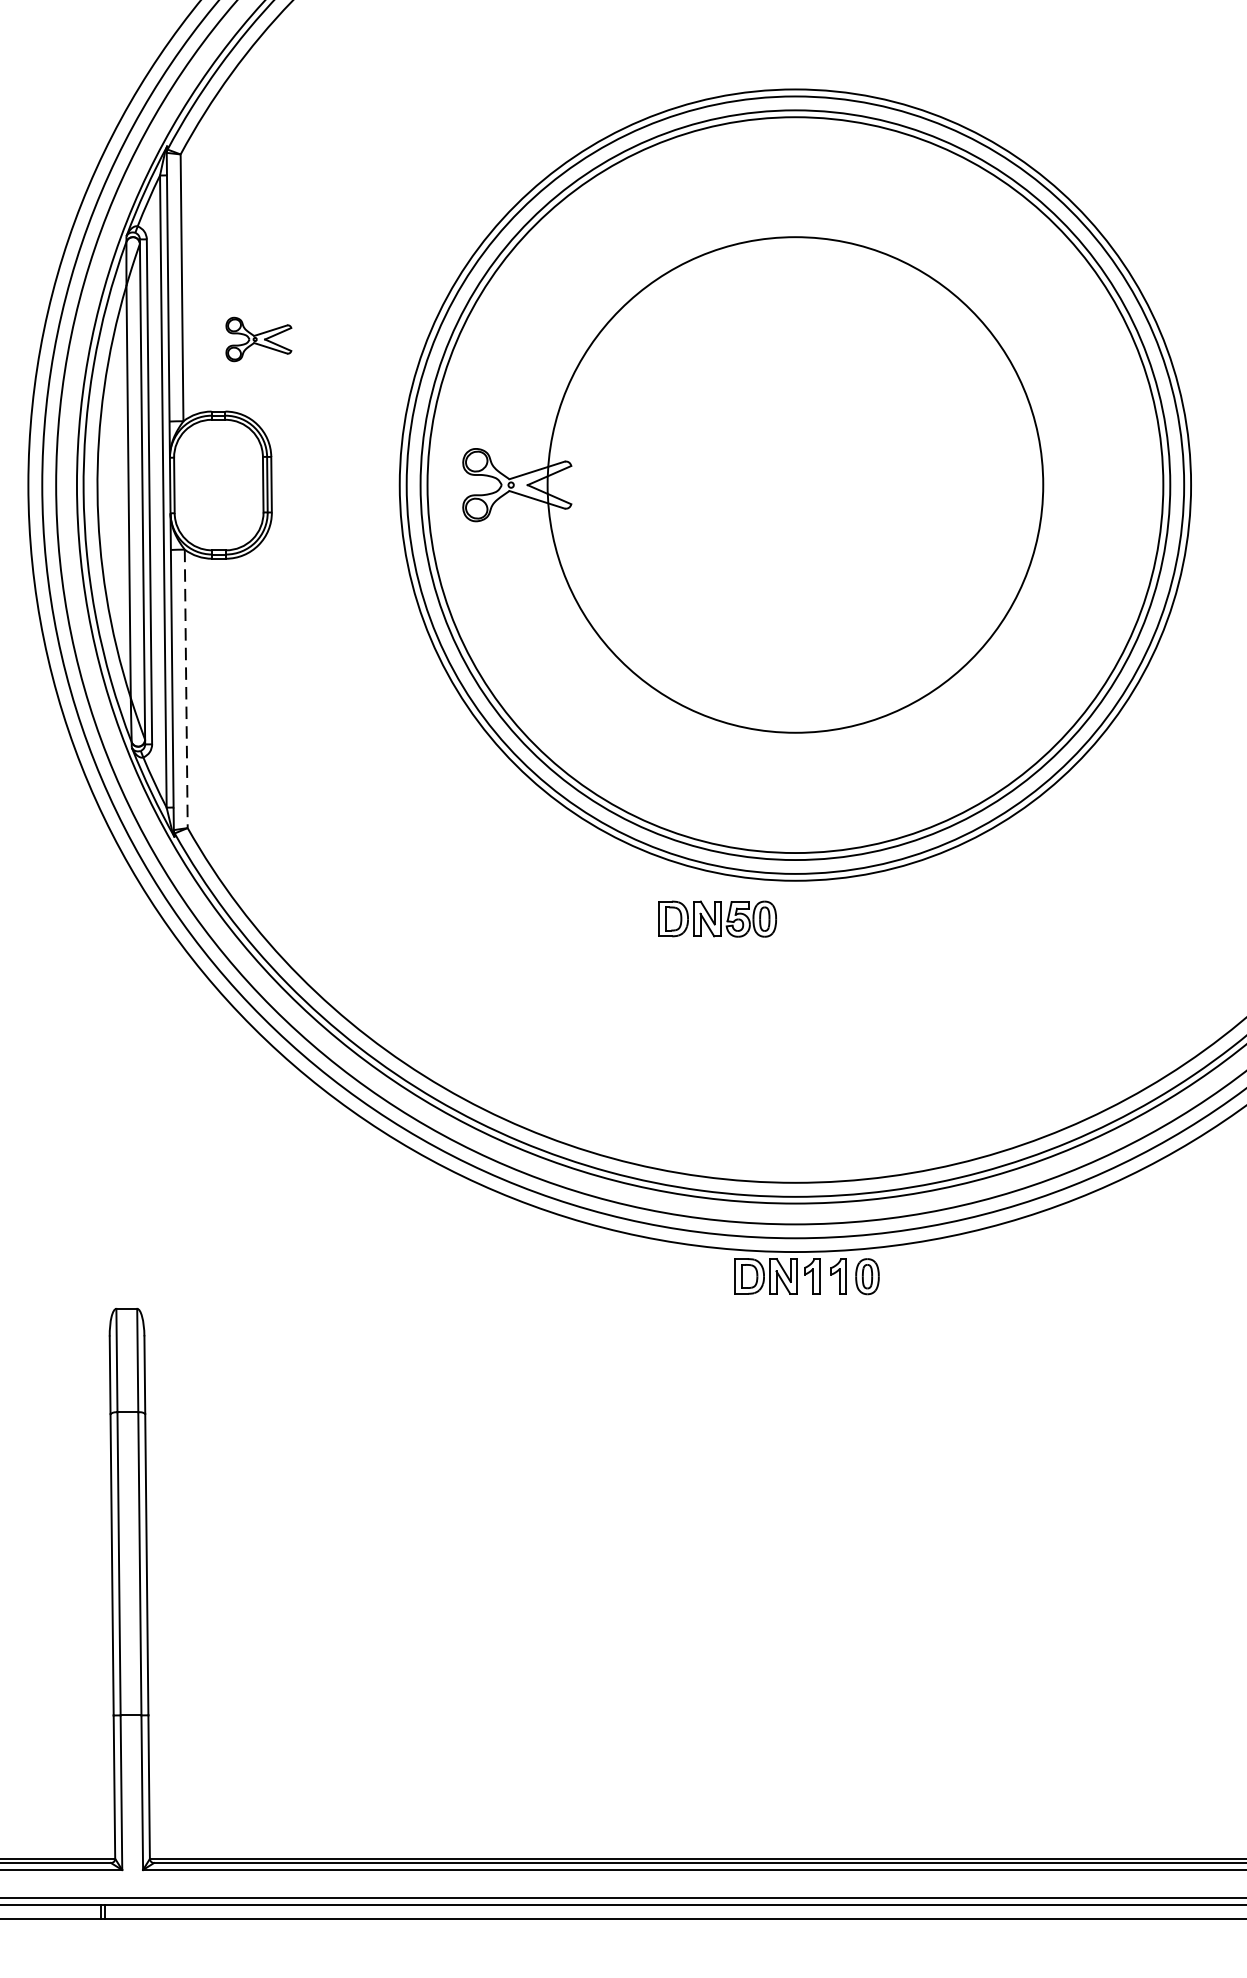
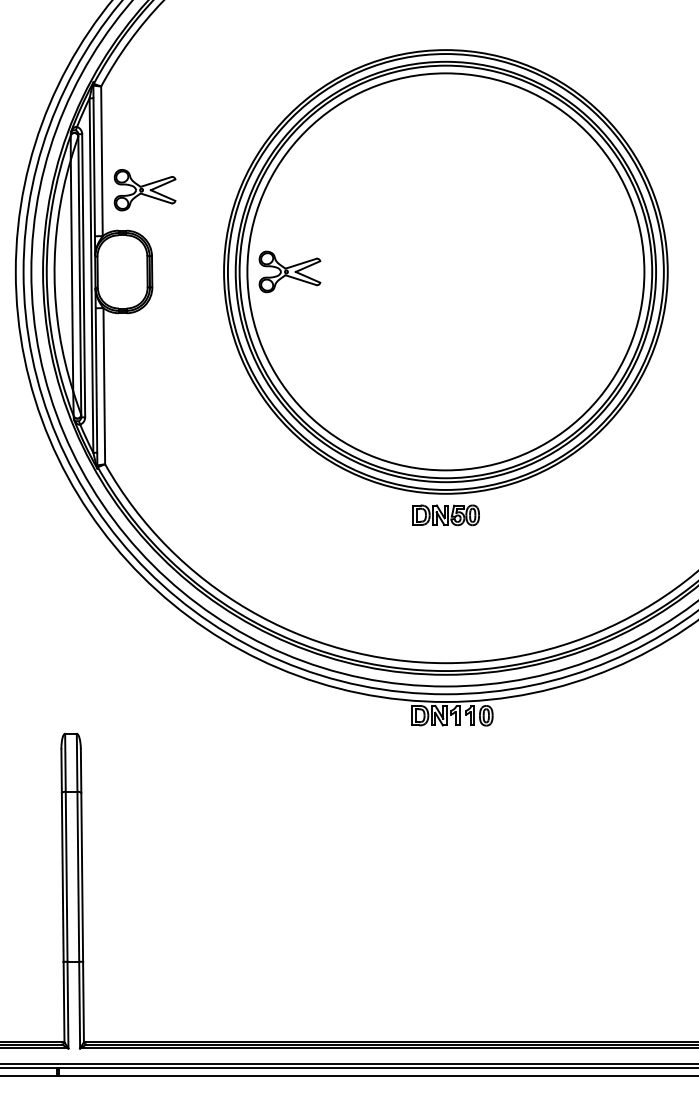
part: (257, 339) -> (144, 190), size x1.67
circle: (794, 484) -> (445, 271), size x1.43
line: (186, 689) -> (104, 386), dashed -> solid
part: (716, 919) -> (445, 515), moved

